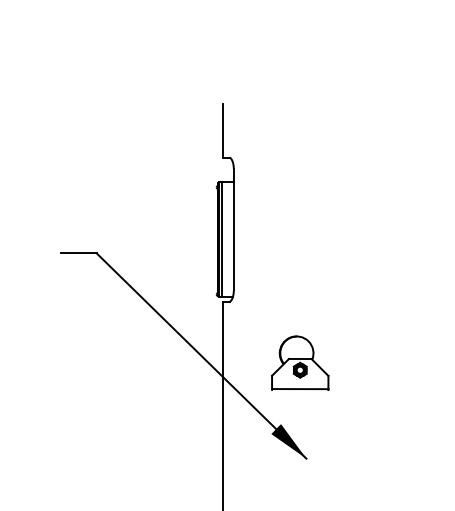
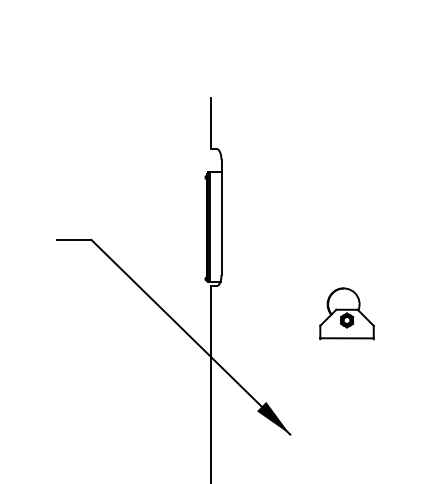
part: (300, 362) -> (347, 313), moved

